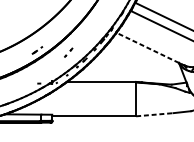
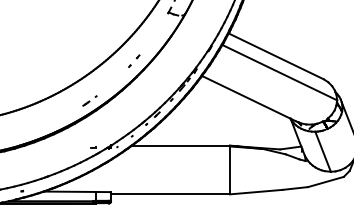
line: (147, 48) -> (245, 97), dashed -> solid
part: (68, 52) -> (134, 60), moved
line: (154, 115) -> (256, 192), dashed -> solid

